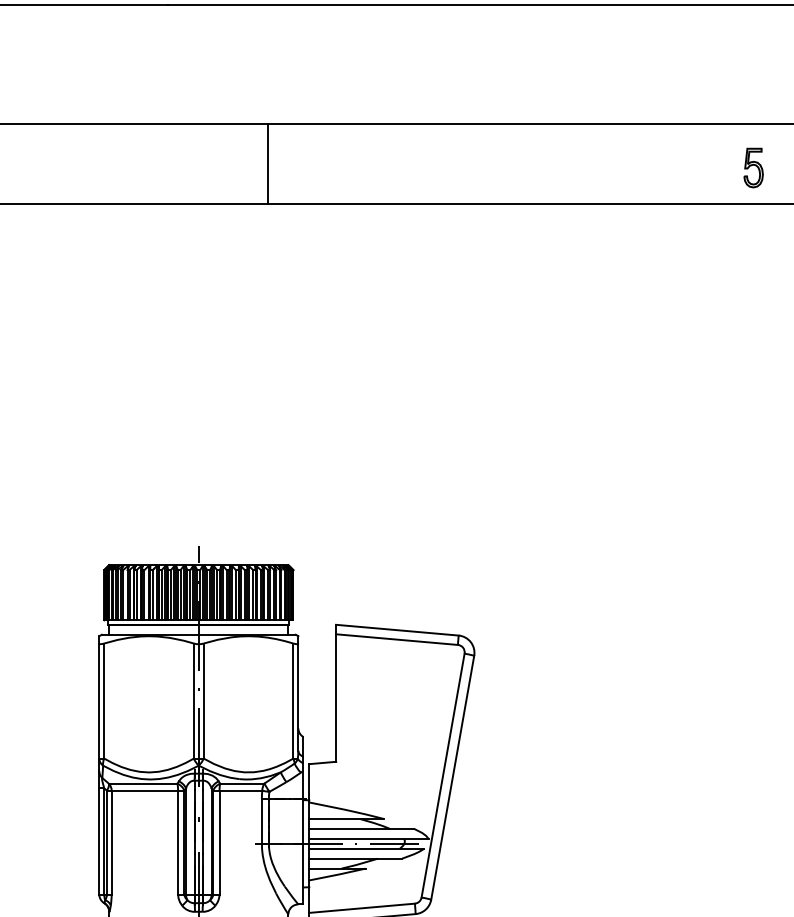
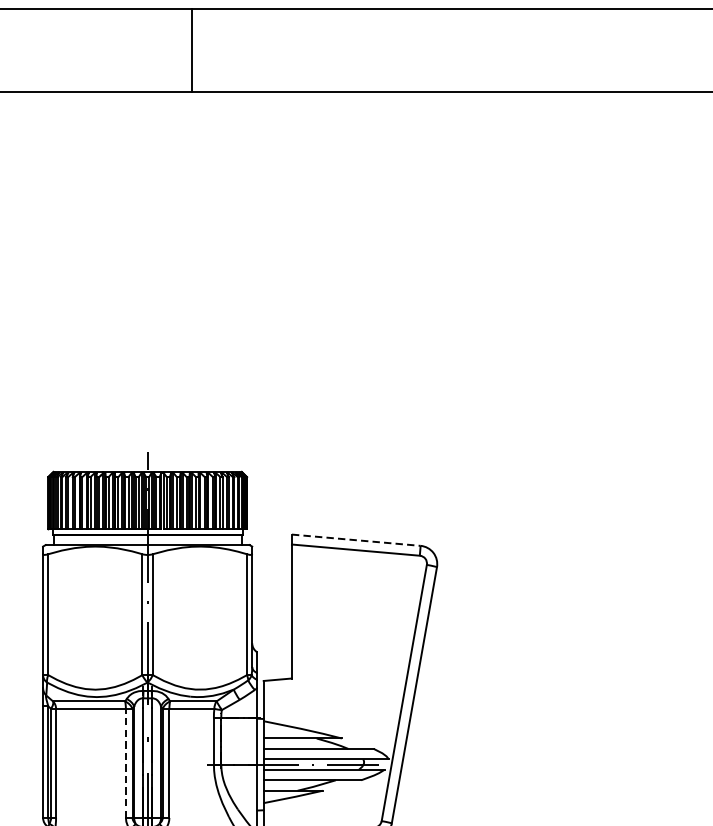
line: (267, 163) -> (191, 49), moved
line: (397, 630) -> (356, 540), solid -> dashed
line: (178, 842) -> (126, 763), solid -> dashed

